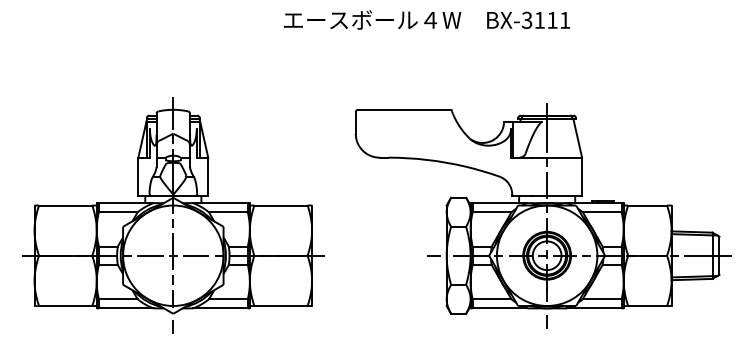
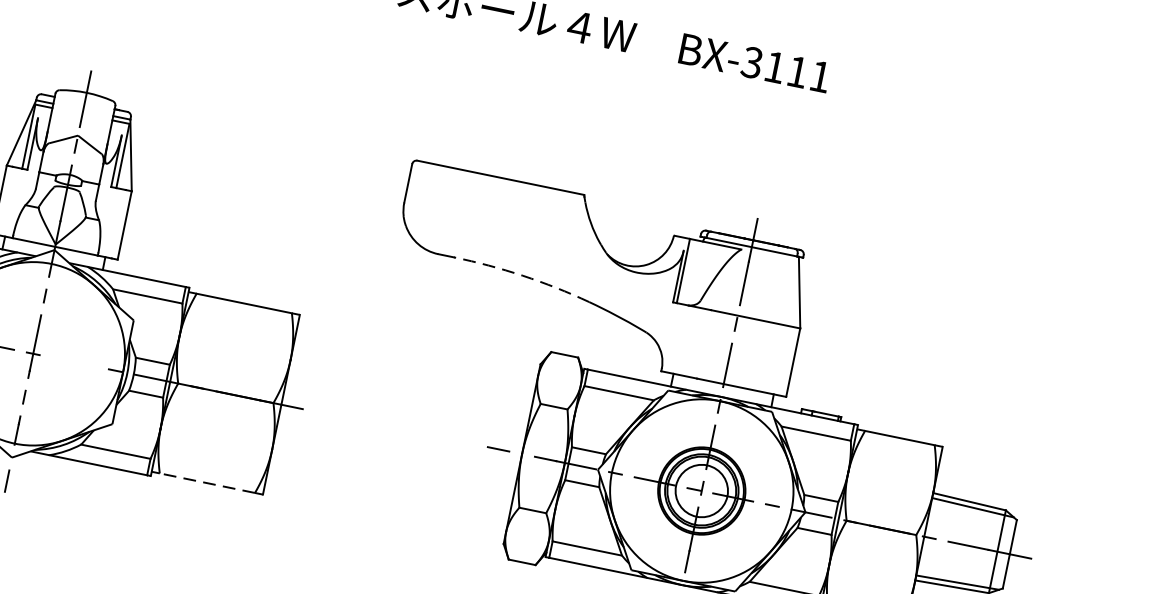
arc: (427, 159) -> (523, 274), solid -> dashed
line: (196, 255) -> (74, 361), removed
line: (281, 306) -> (208, 484), solid -> dashed

